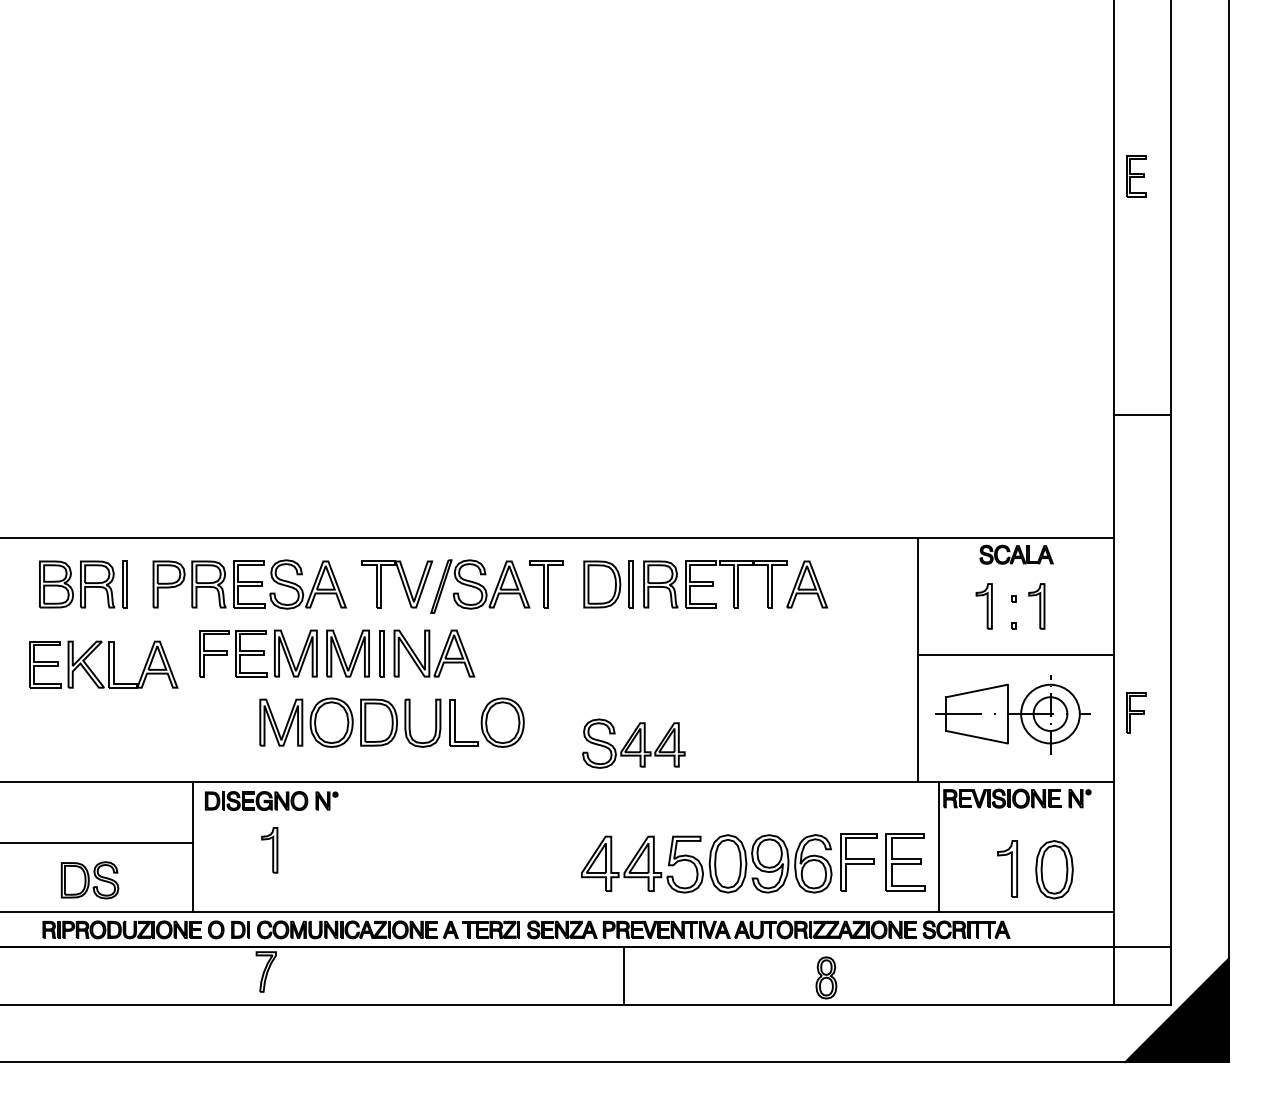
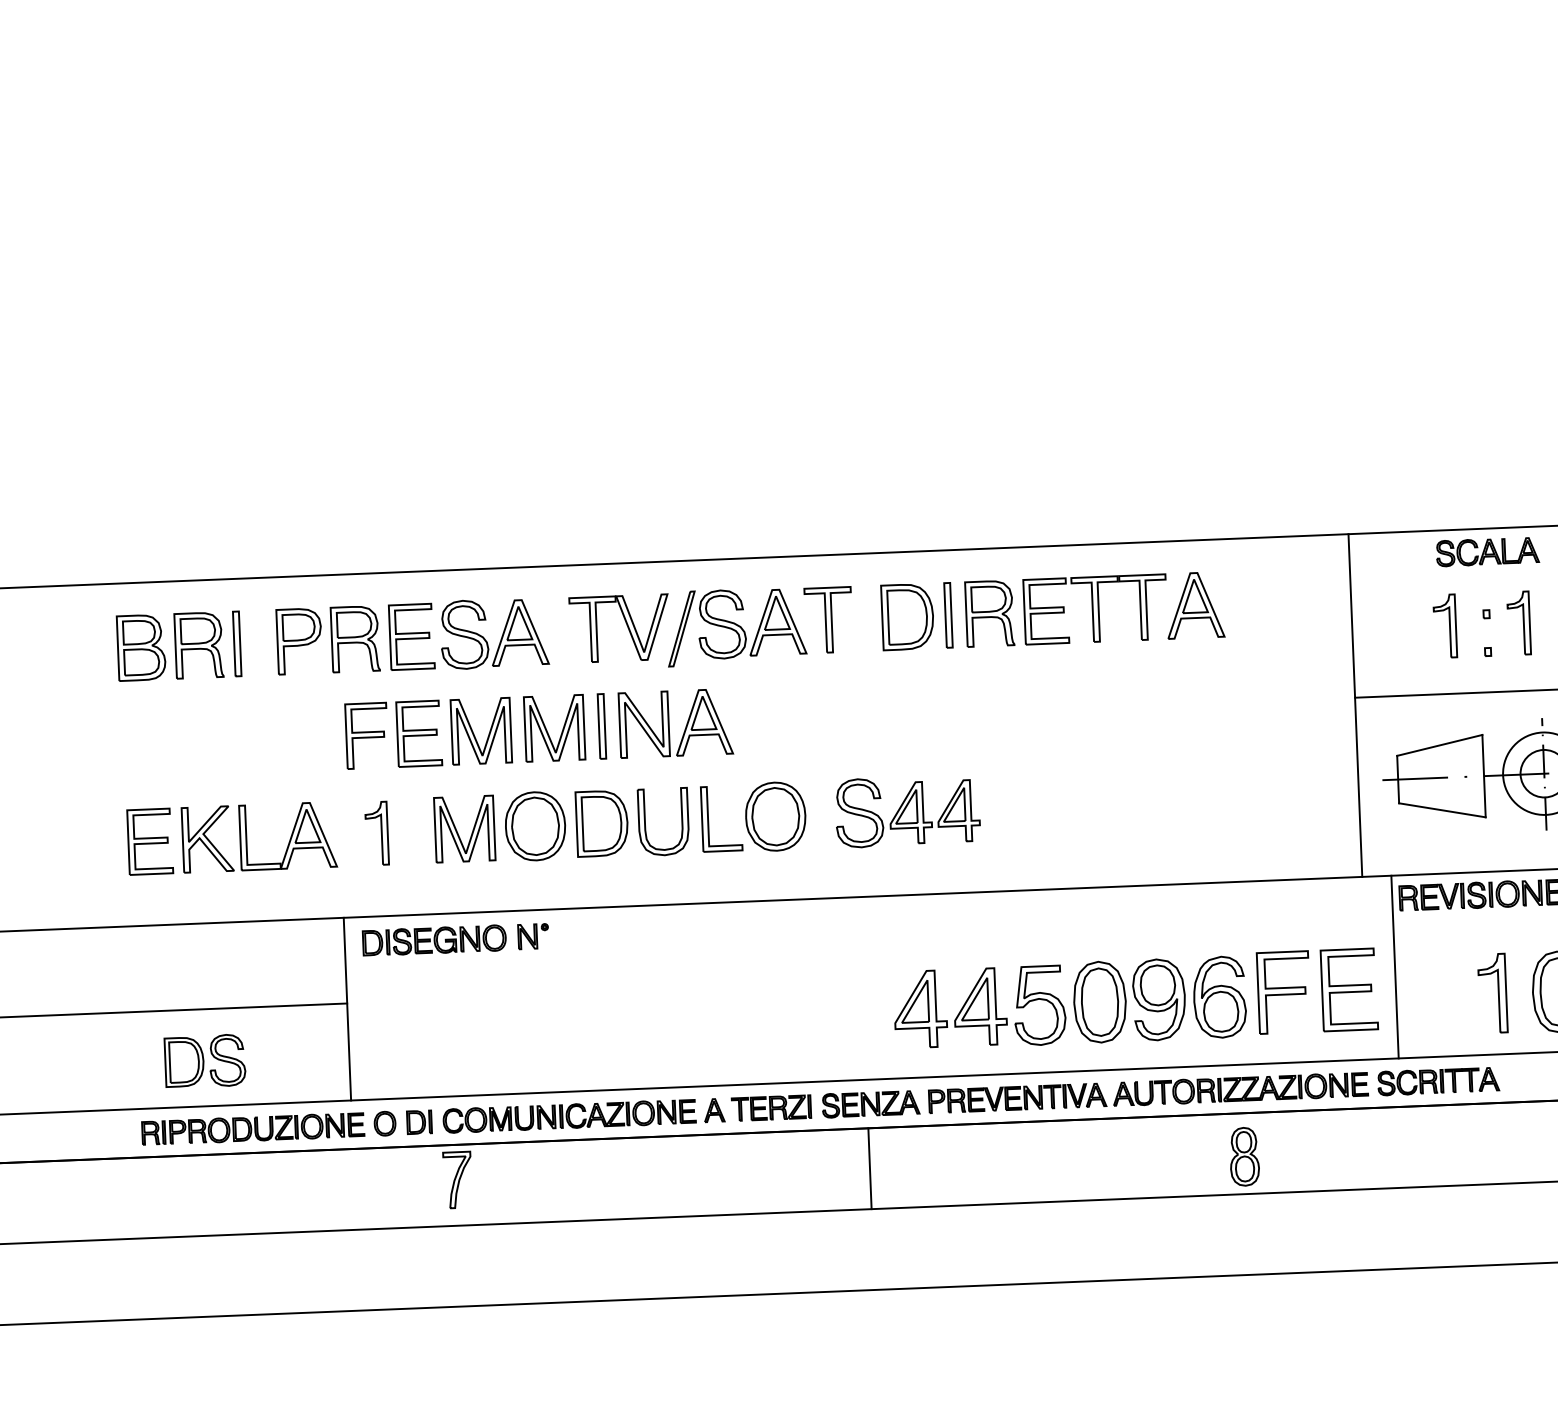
part: (103, 664) -> (231, 838), moved
part: (633, 743) -> (907, 811), moved
part: (269, 850) -> (376, 833), moved
line: (623, 975) -> (869, 1168), moved

